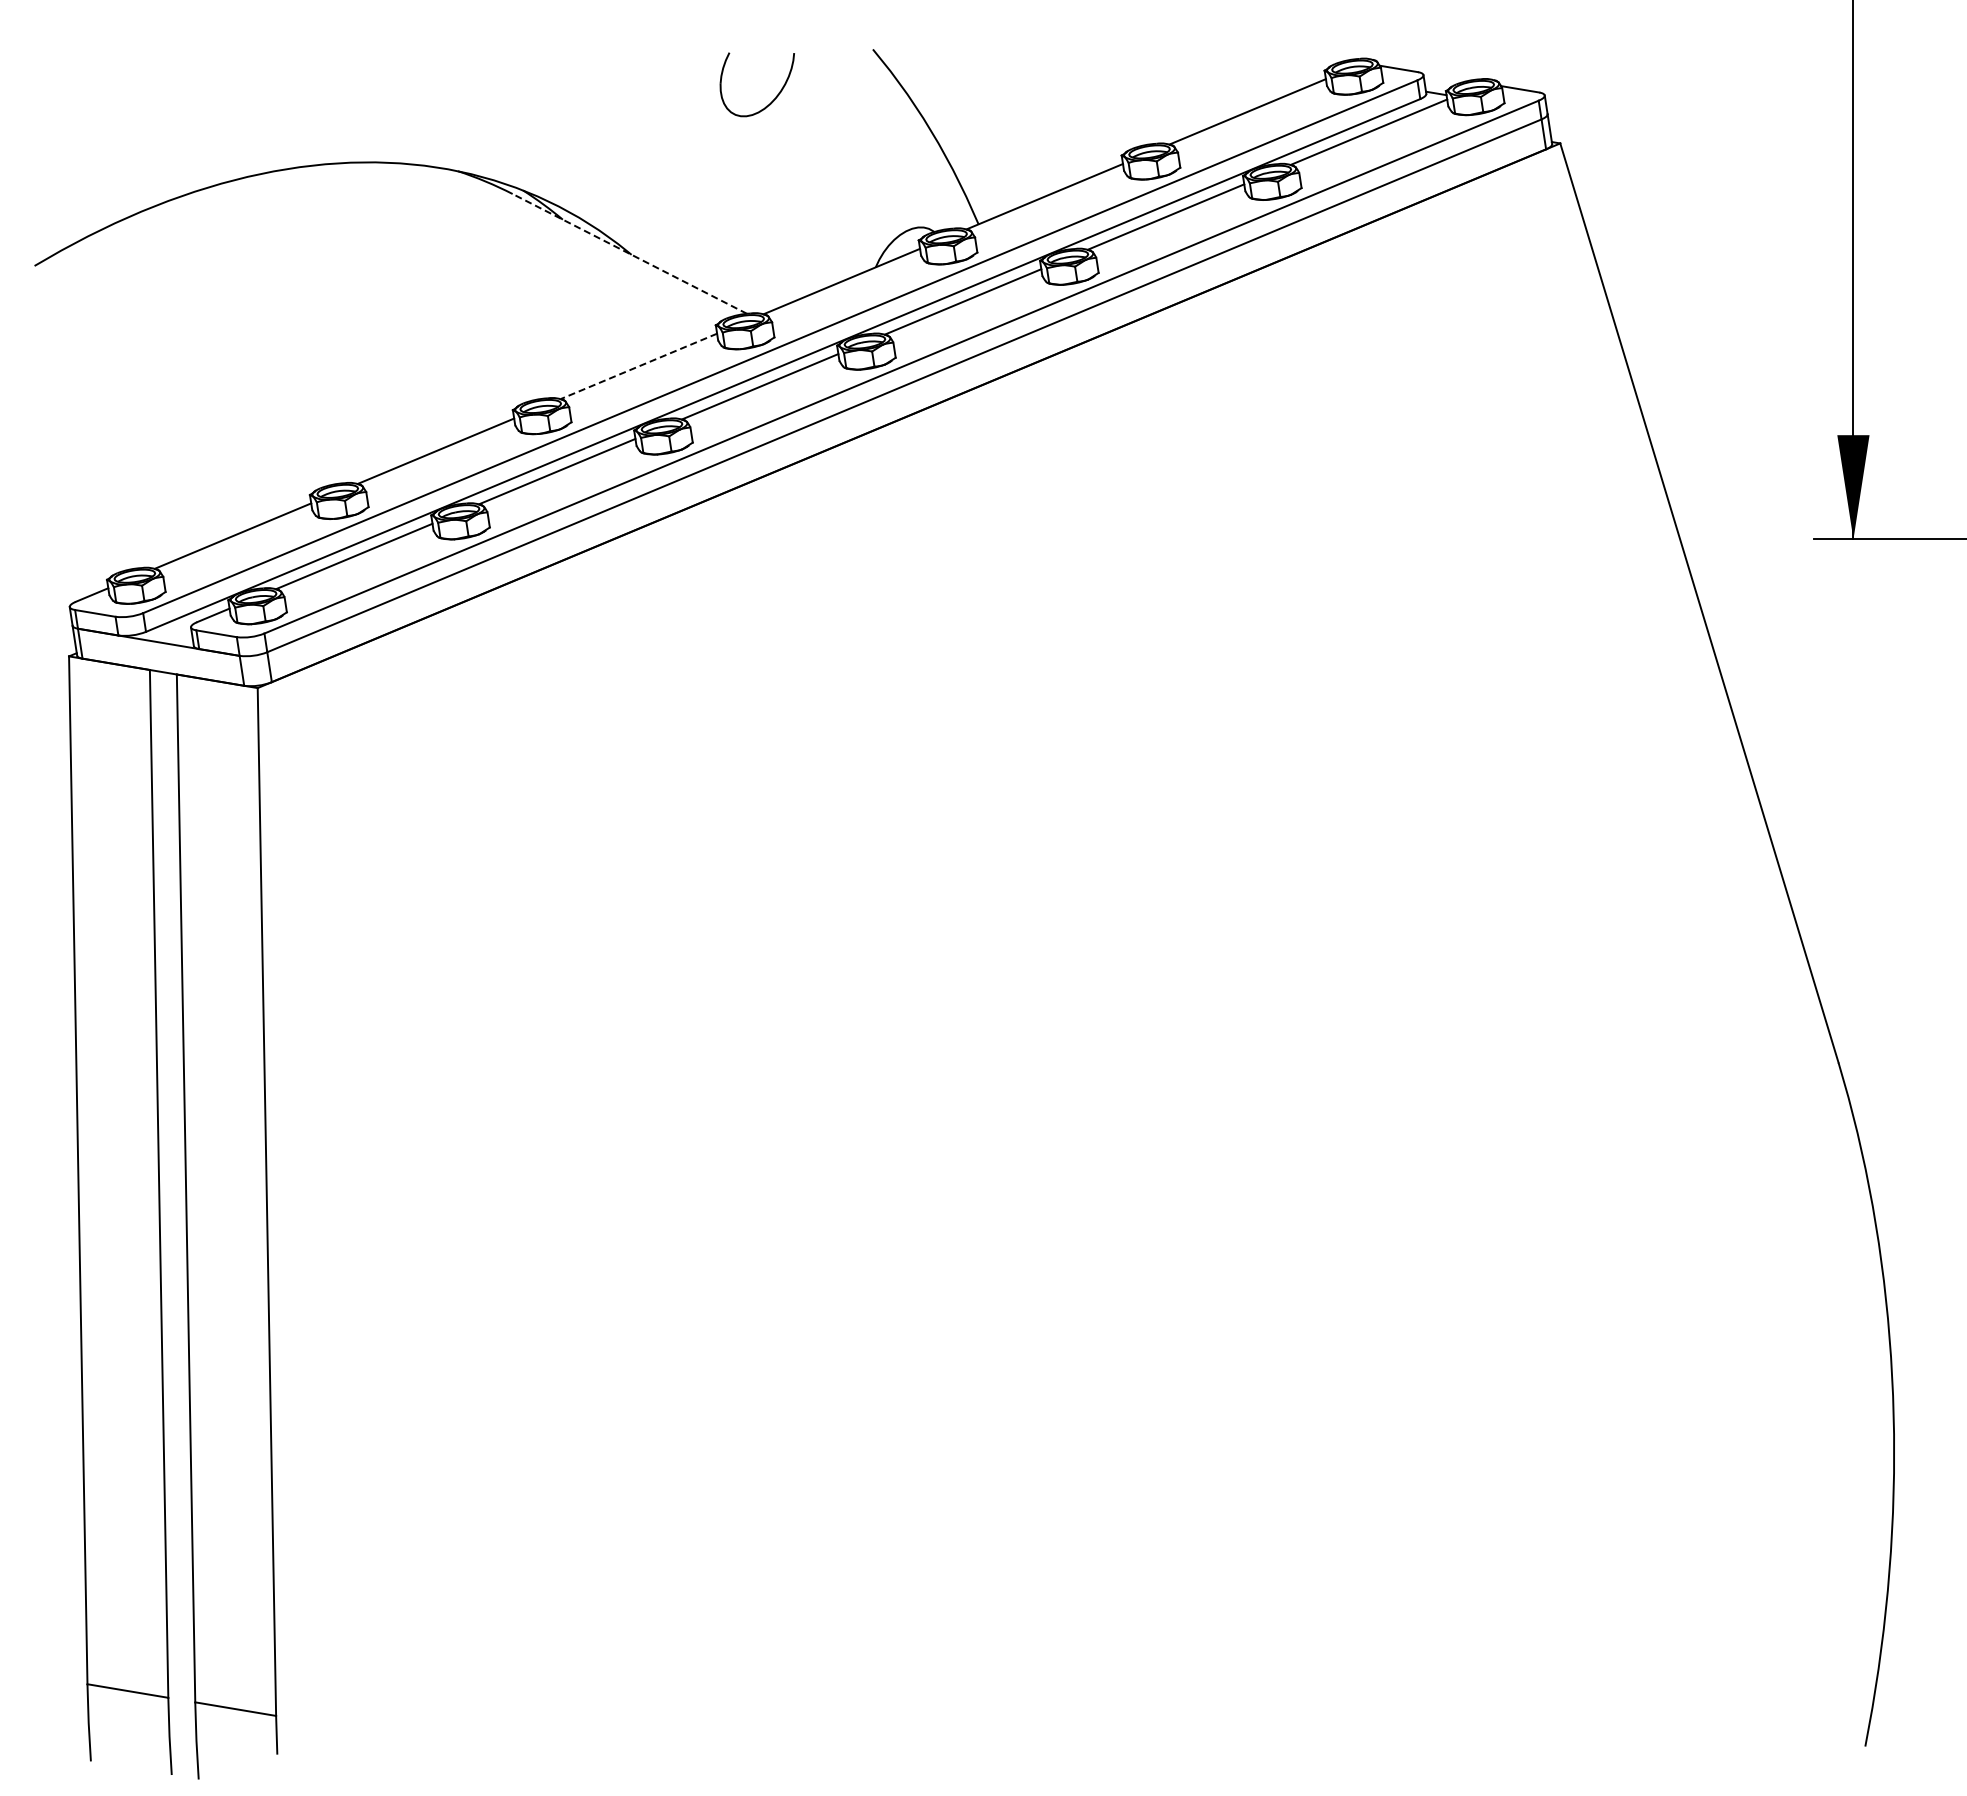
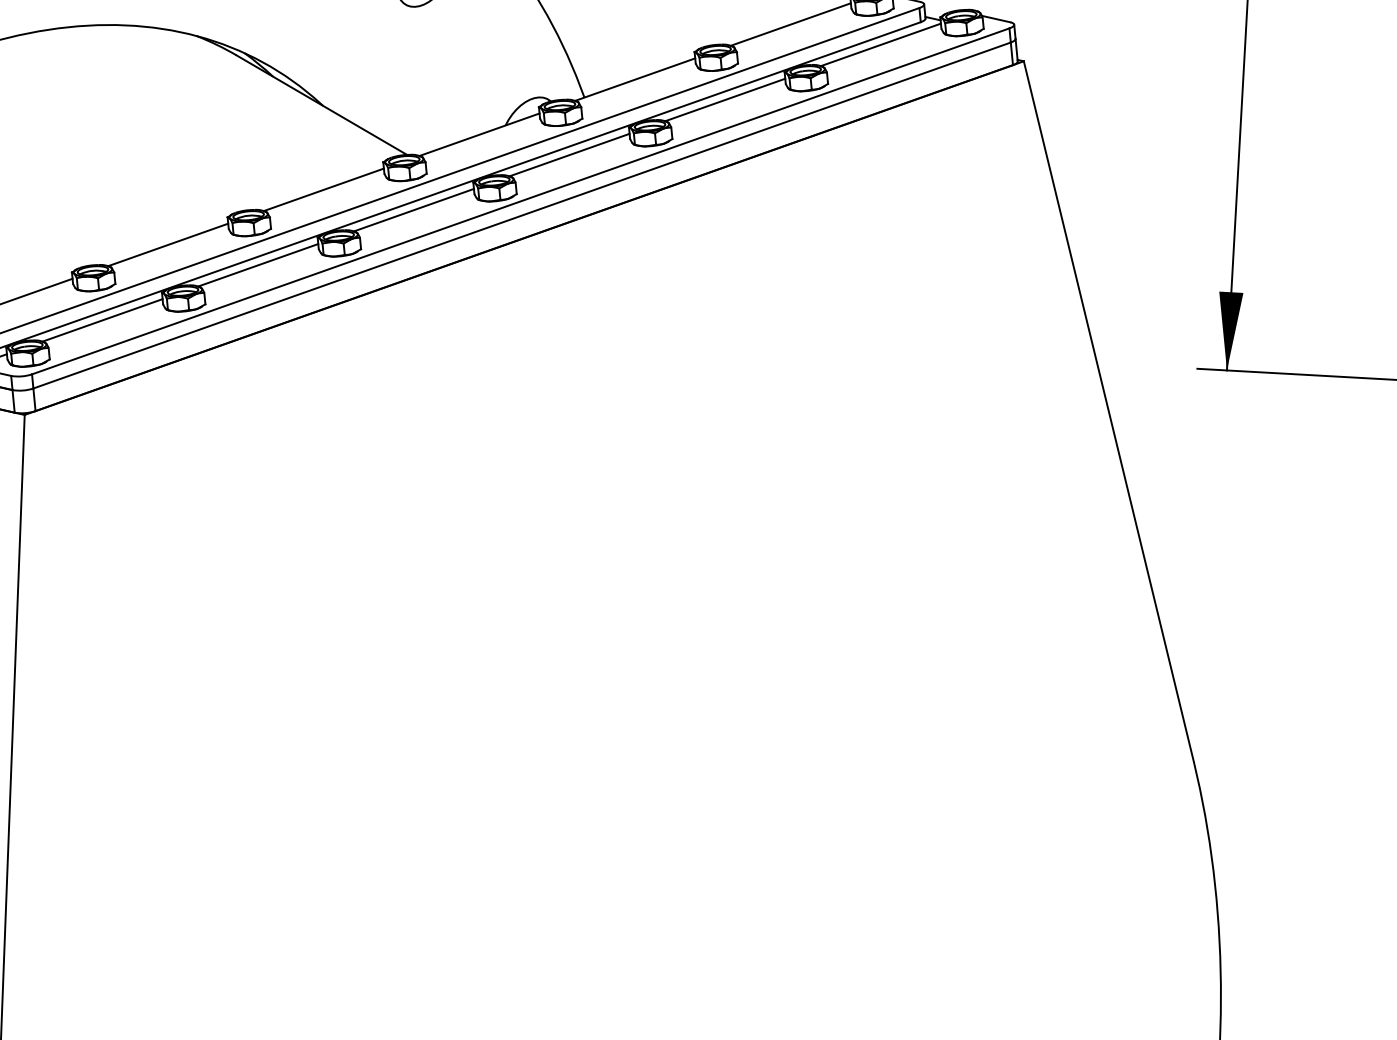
line: (629, 253) -> (321, 104), dashed -> solid
line: (638, 366) -> (323, 189), dashed -> solid

